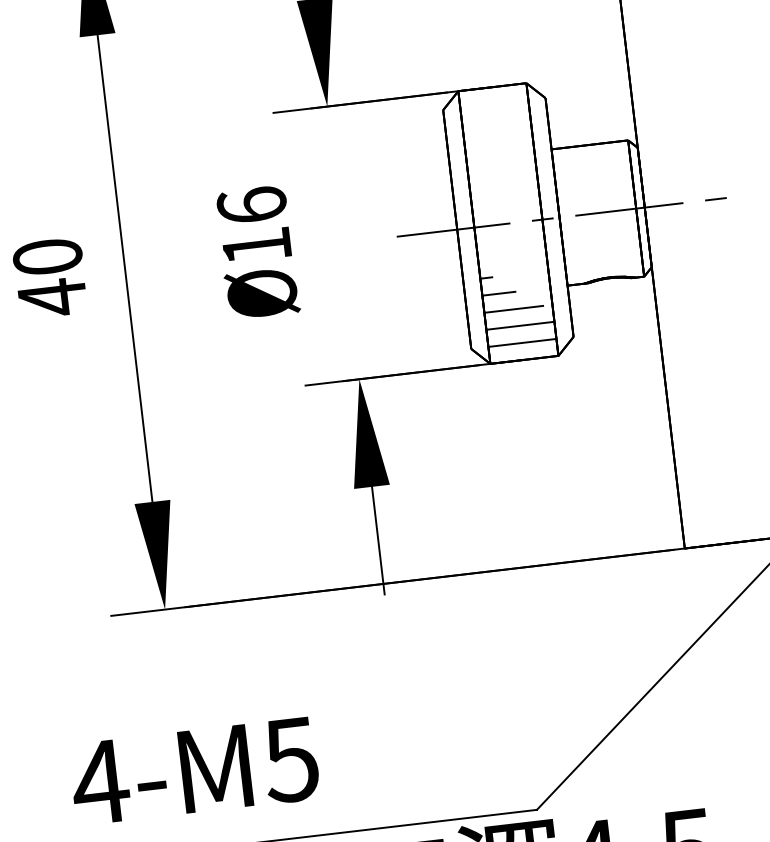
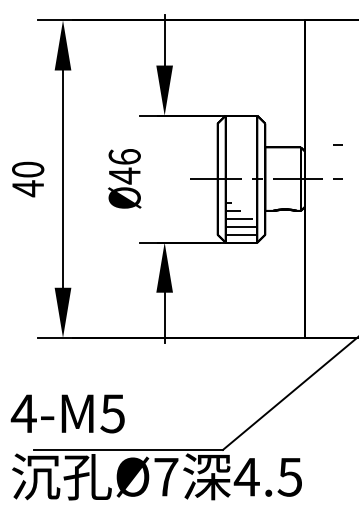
line: (705, 124) -> (337, 144), added
text: (256, 245) -> (124, 175), Ø16 -> Ø46

